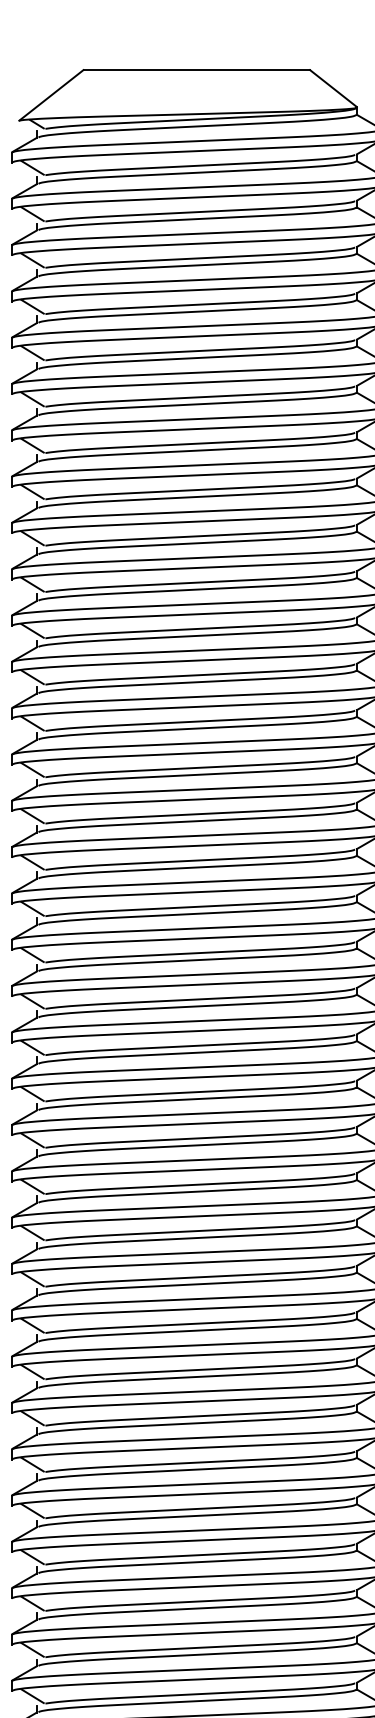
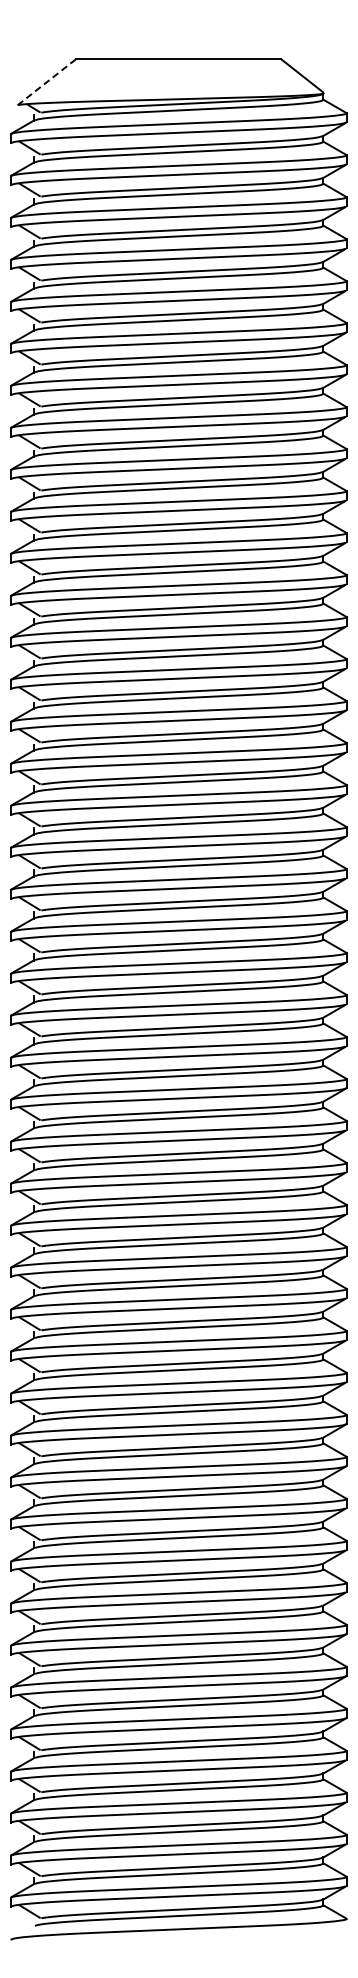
line: (51, 95) -> (46, 82), solid -> dashed

